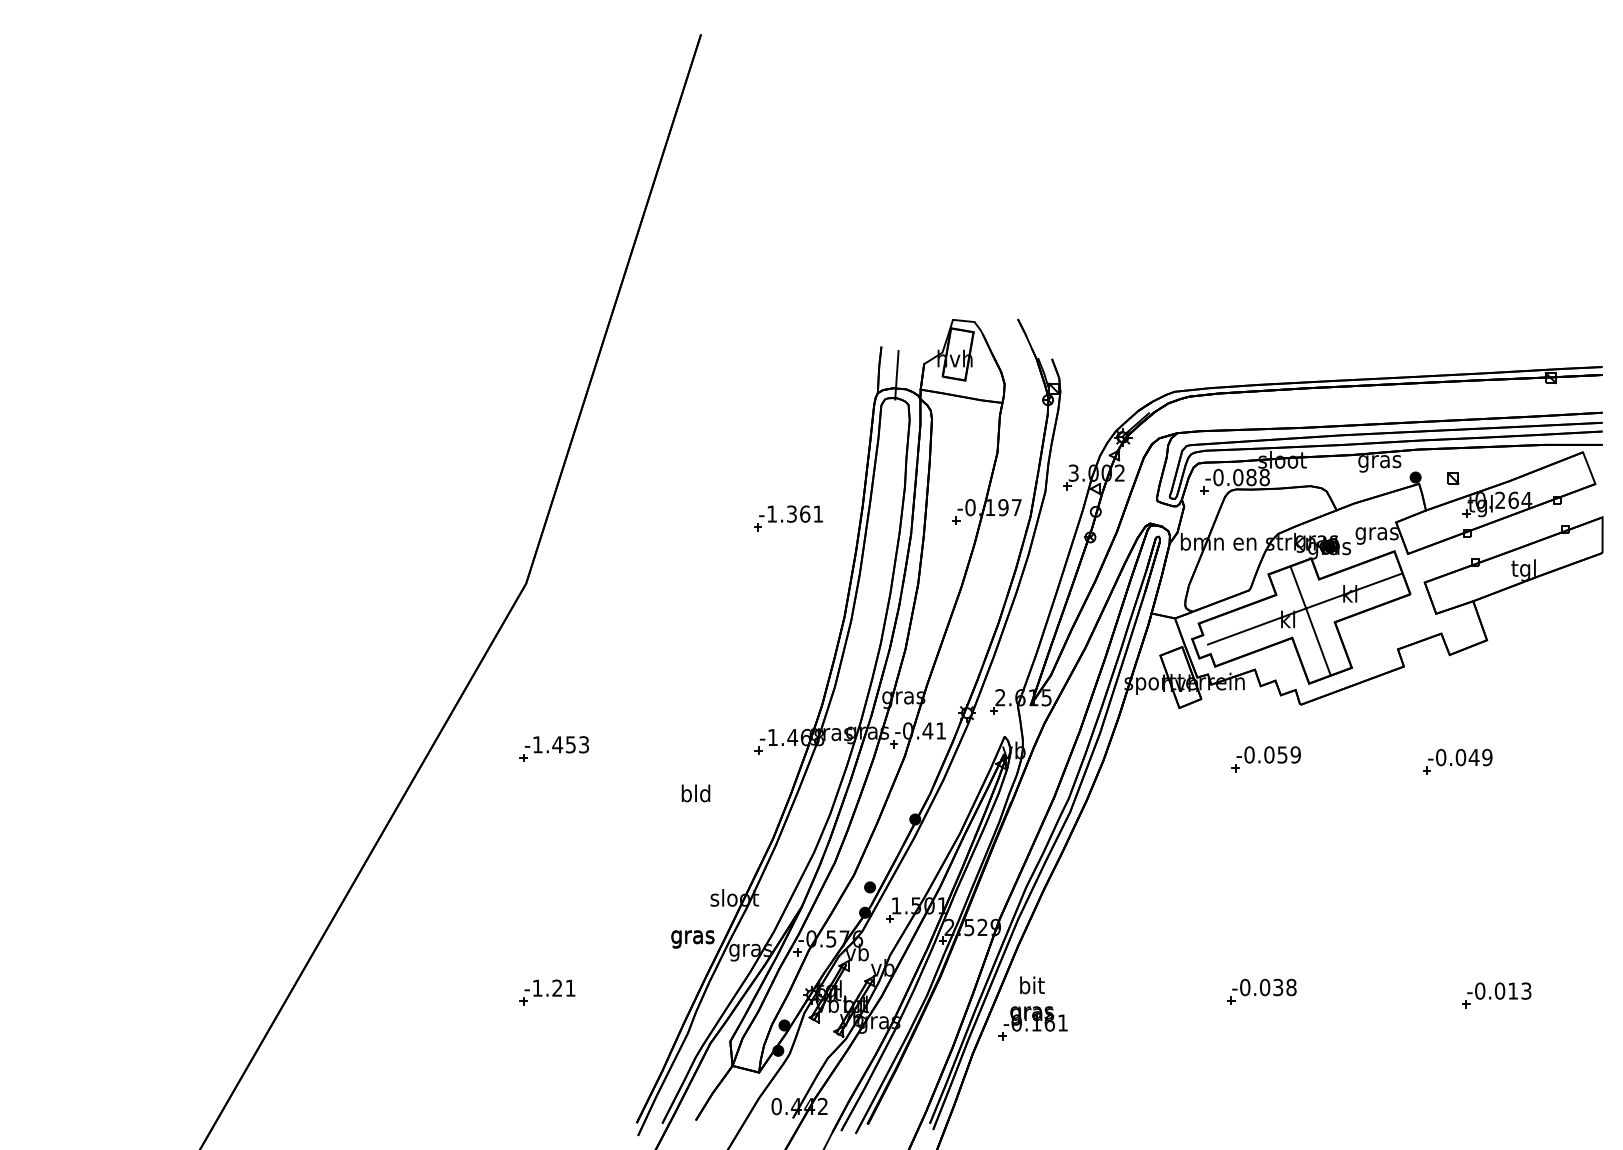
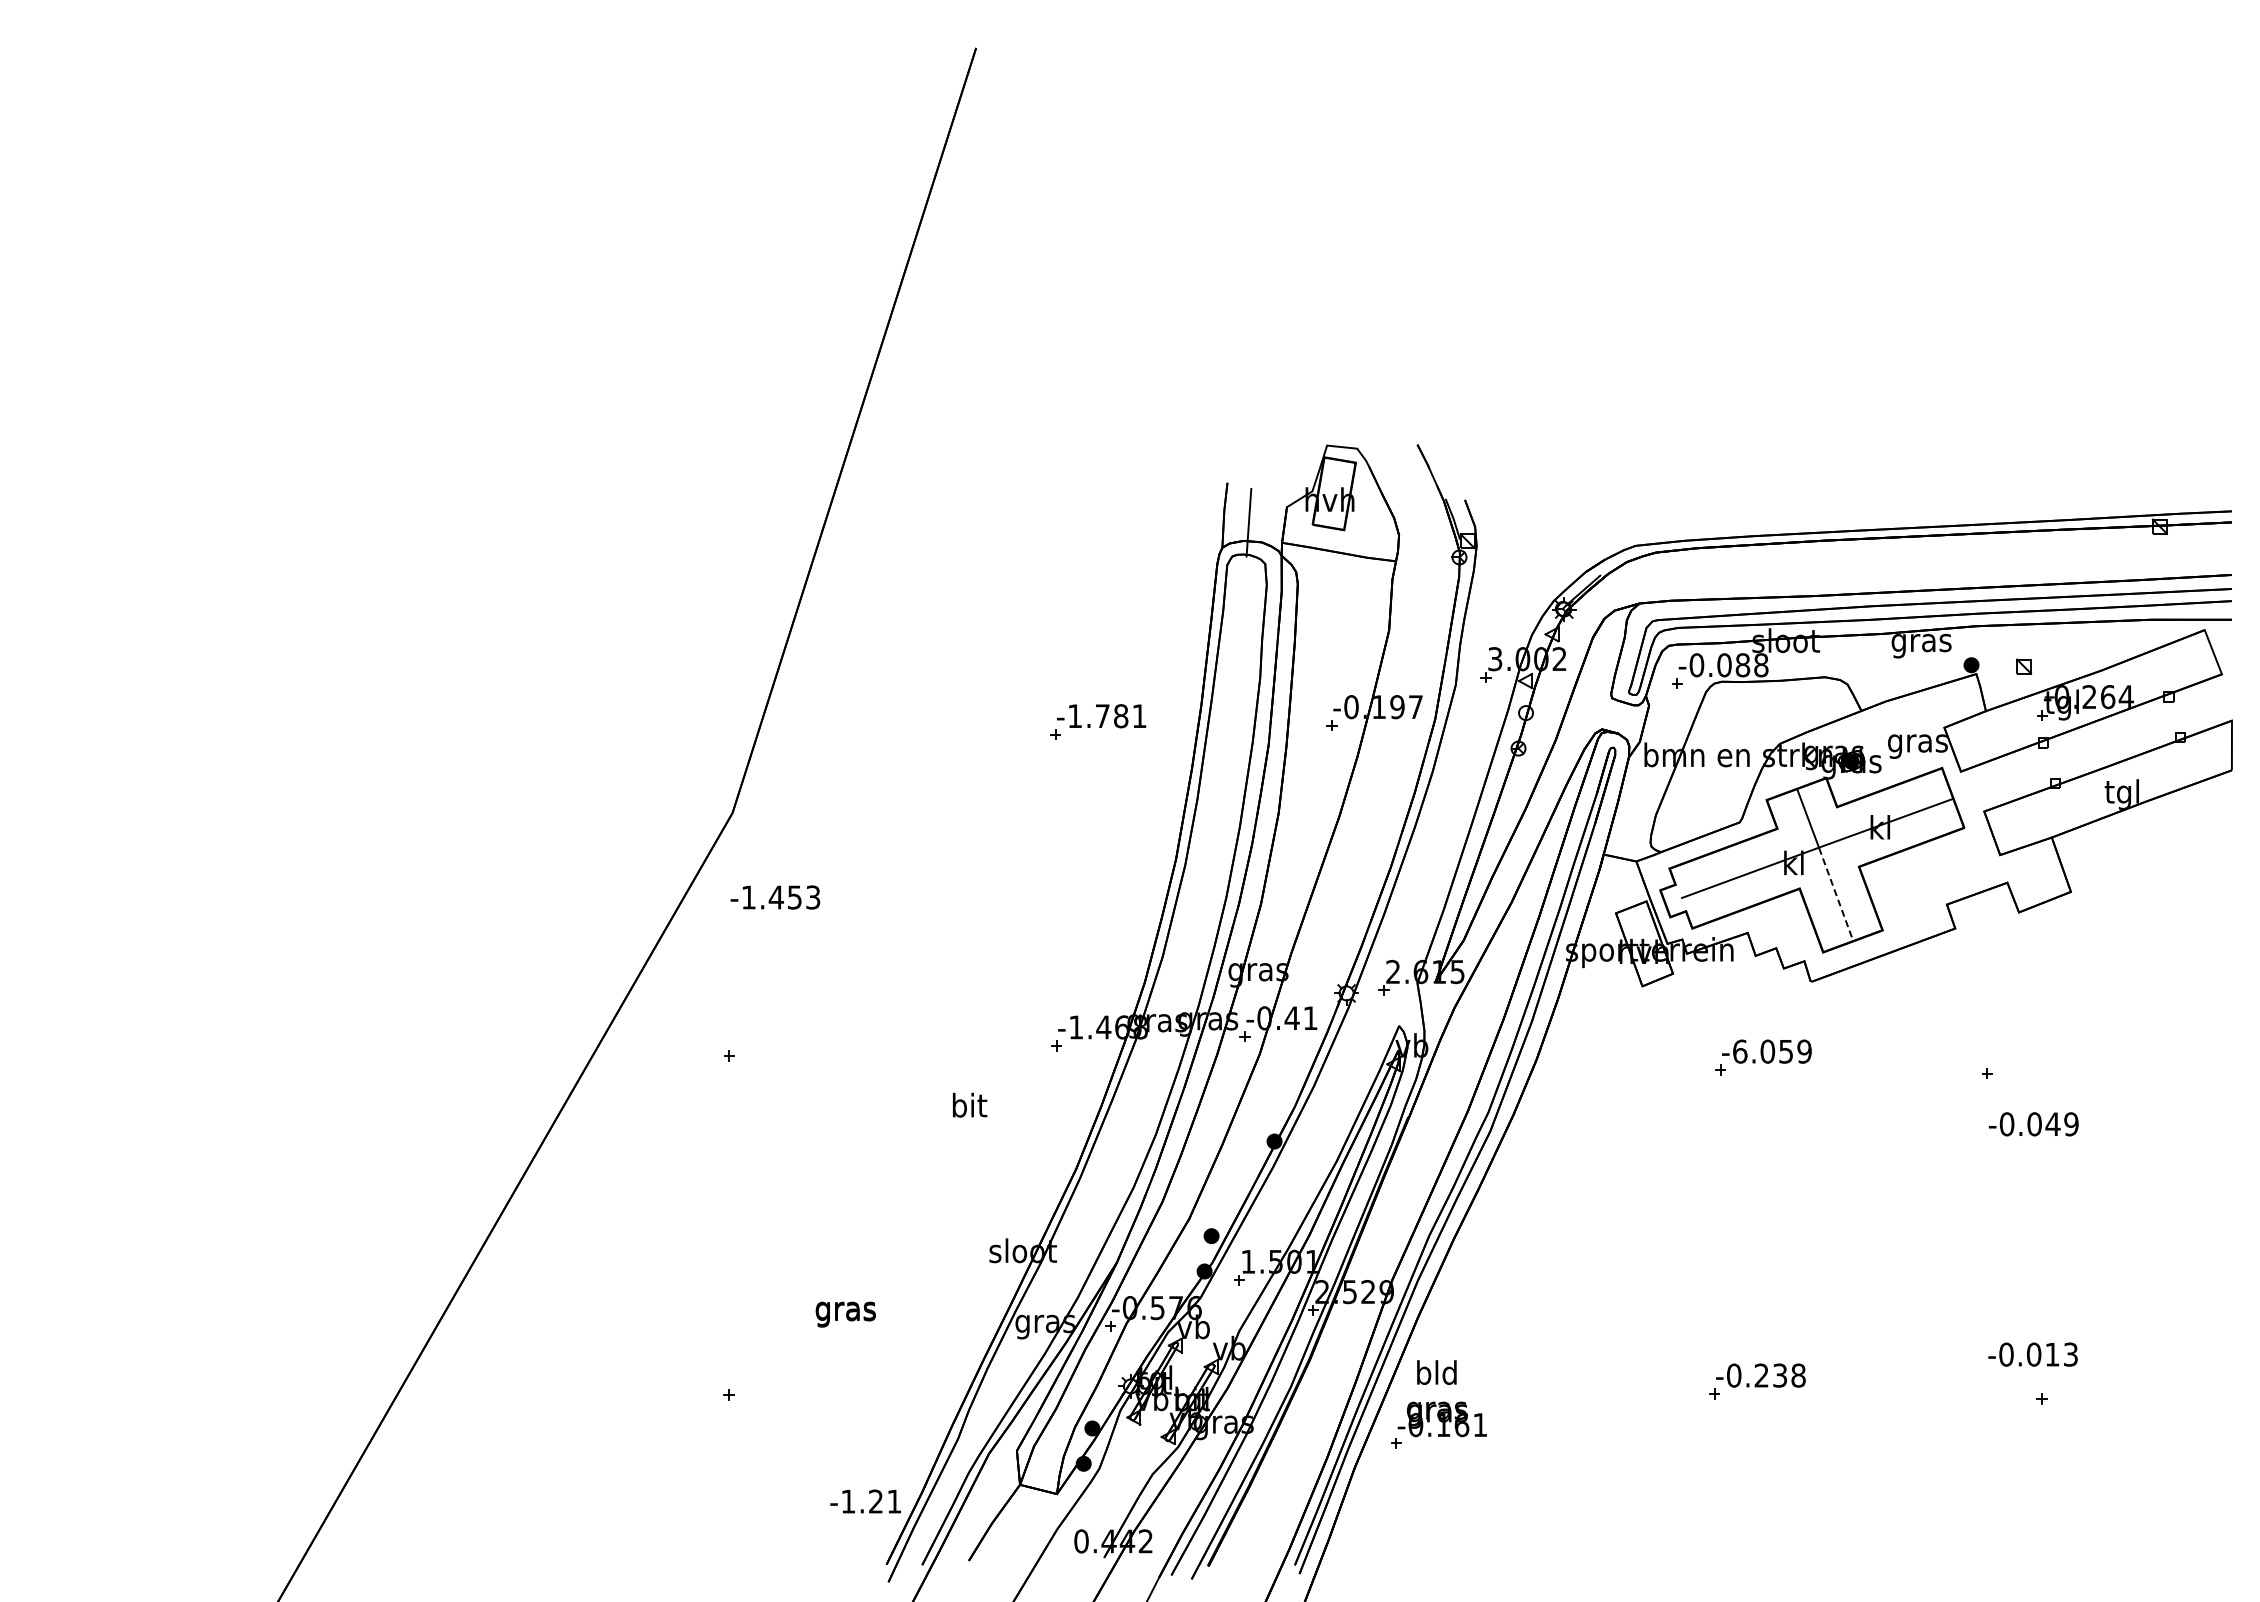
text: (798, 514) -> (1111, 716), -1.361 -> -1.781
line: (1318, 642) -> (1836, 894), solid -> dashed
text: (557, 744) -> (775, 897), moved
text: (1249, 754) -> (1740, 1051), -0.059 -> -6.059
text: (1460, 757) -> (2033, 1124), moved
text: (695, 792) -> (968, 1104), bld -> bit
text: (692, 939) -> (845, 1314), moved
text: (1031, 985) -> (1436, 1372), bit -> bld
text: (1264, 987) -> (1761, 1375), -0.038 -> -0.238
text: (549, 988) -> (865, 1501), moved
text: (1498, 991) -> (2032, 1354), moved

